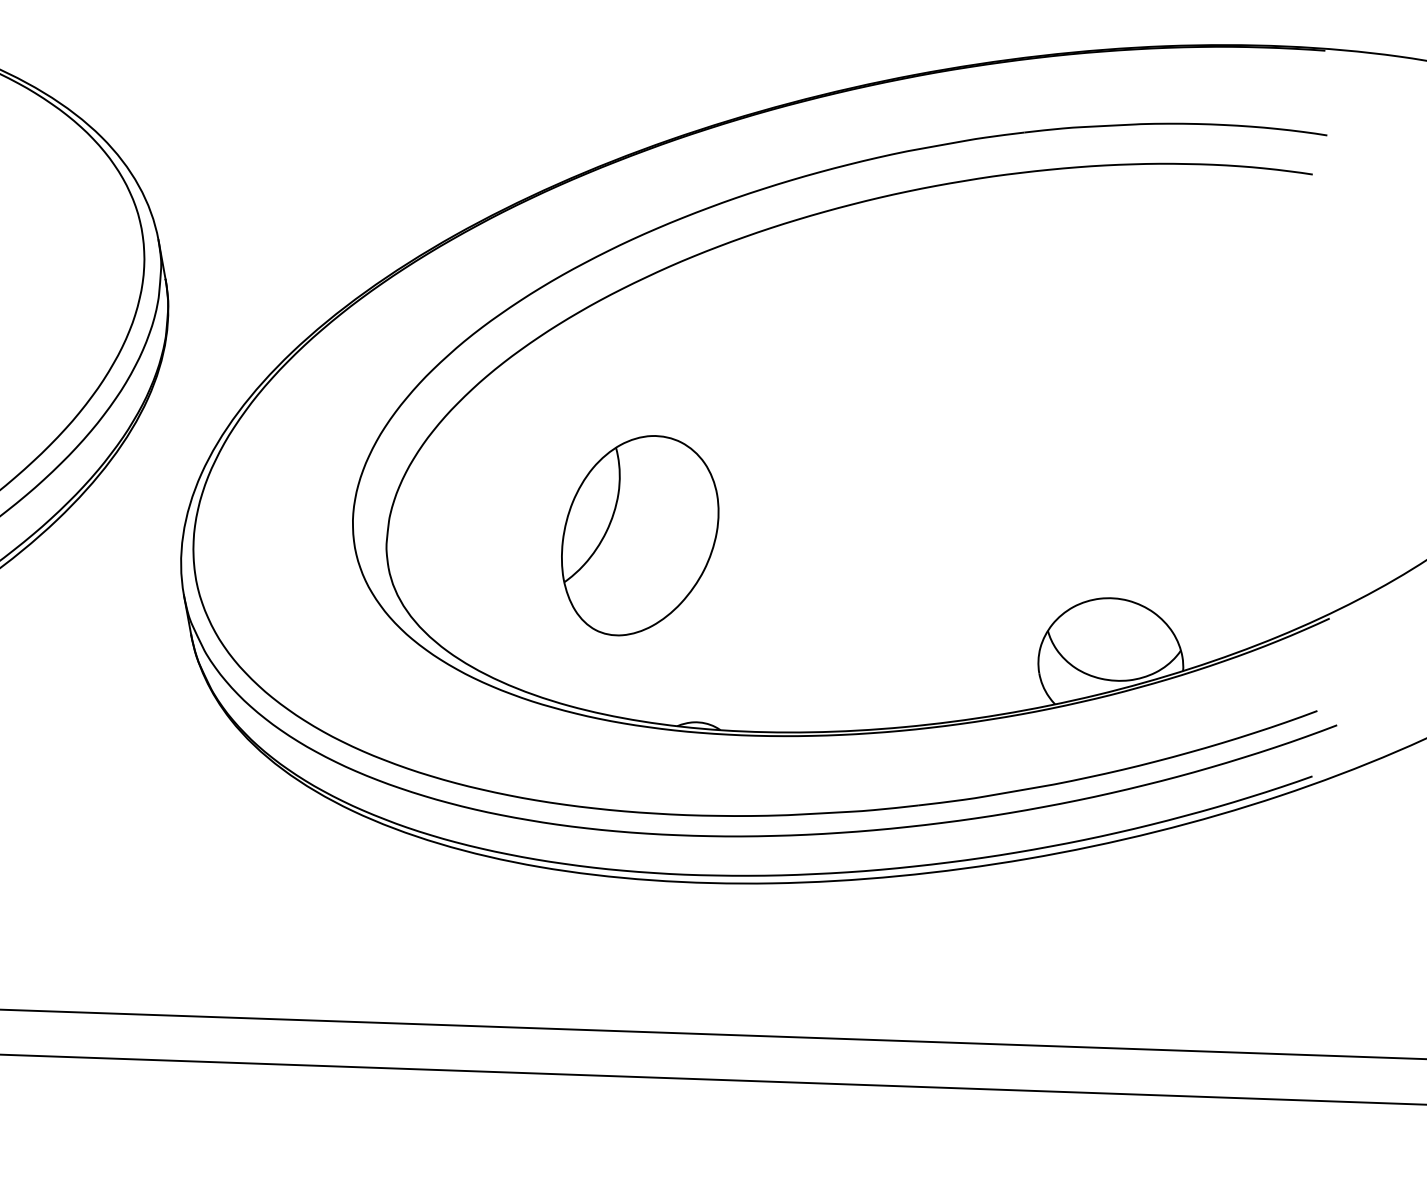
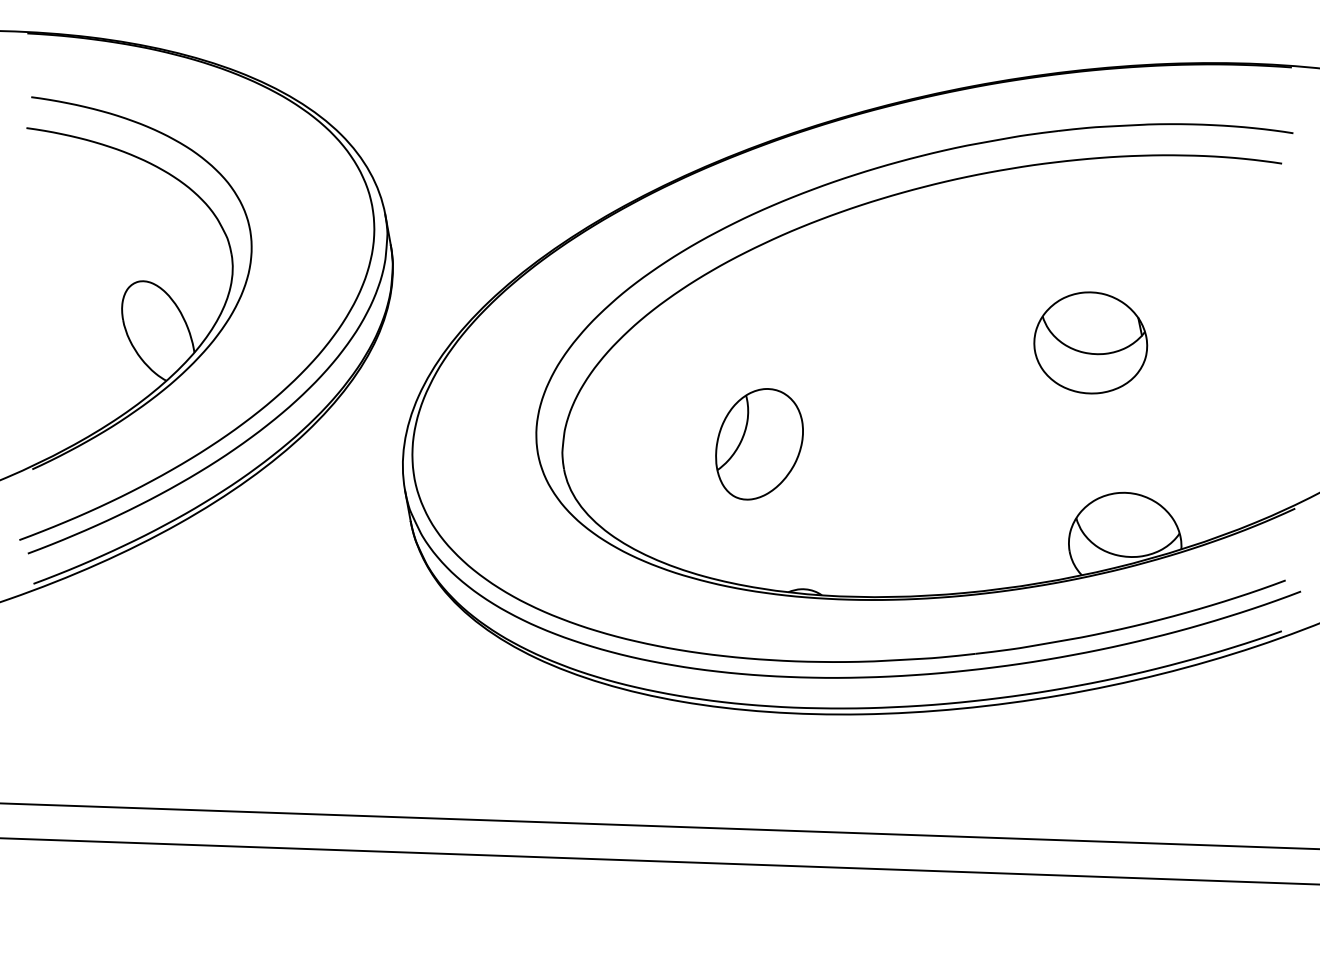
part: (1066, 404) -> (1090, 342), added
part: (640, 536) -> (759, 444), size x0.71

